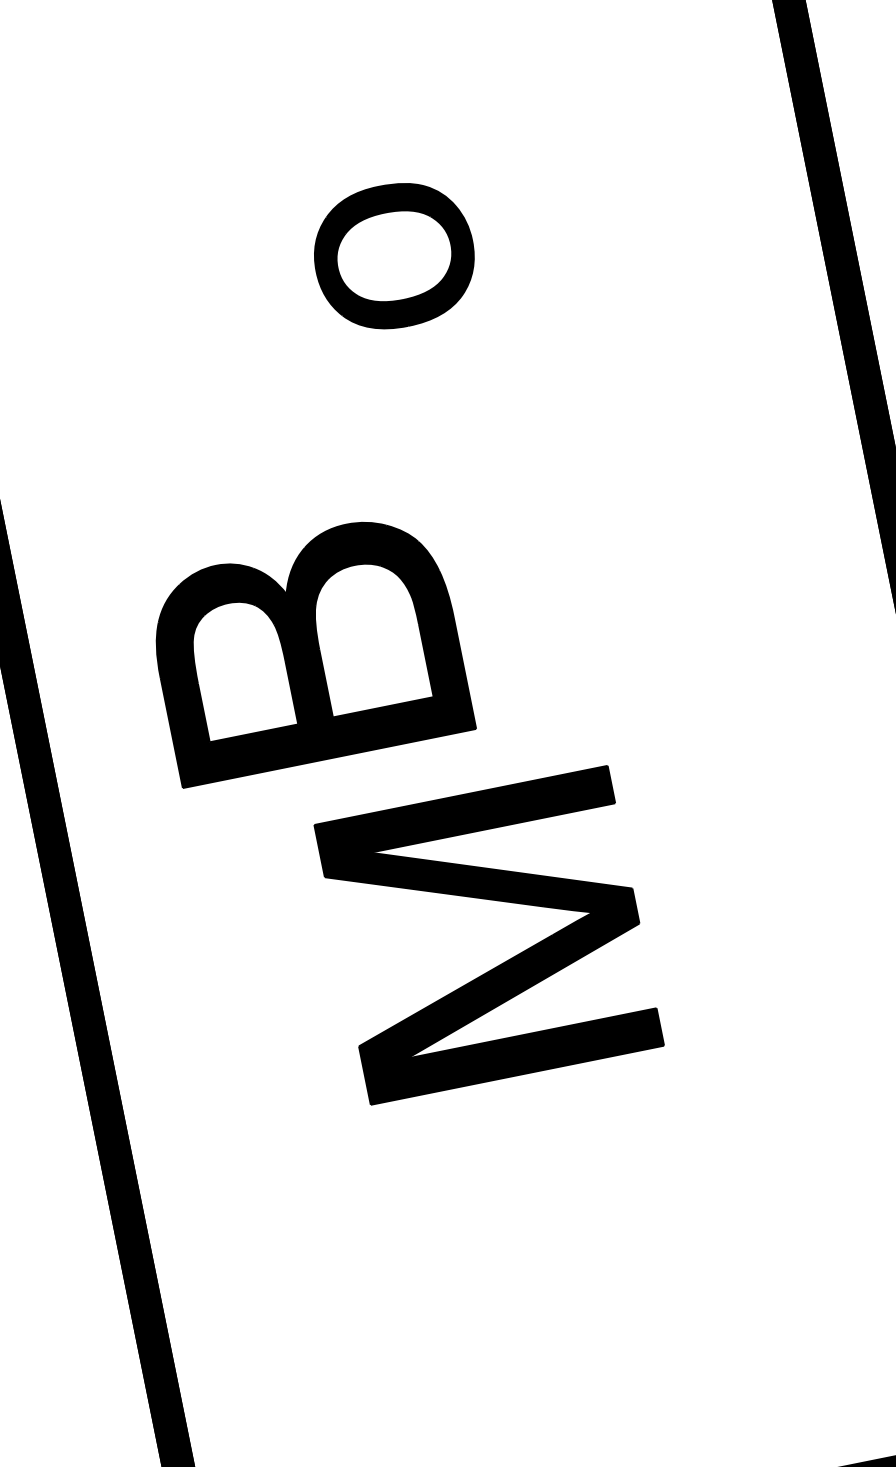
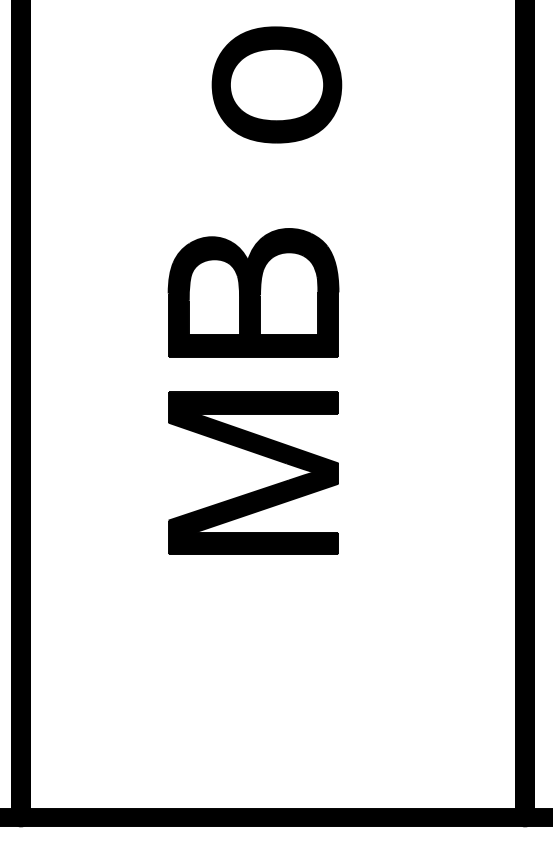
part: (393, 255) -> (276, 84), size x1.43
part: (306, 646) -> (253, 292), moved

